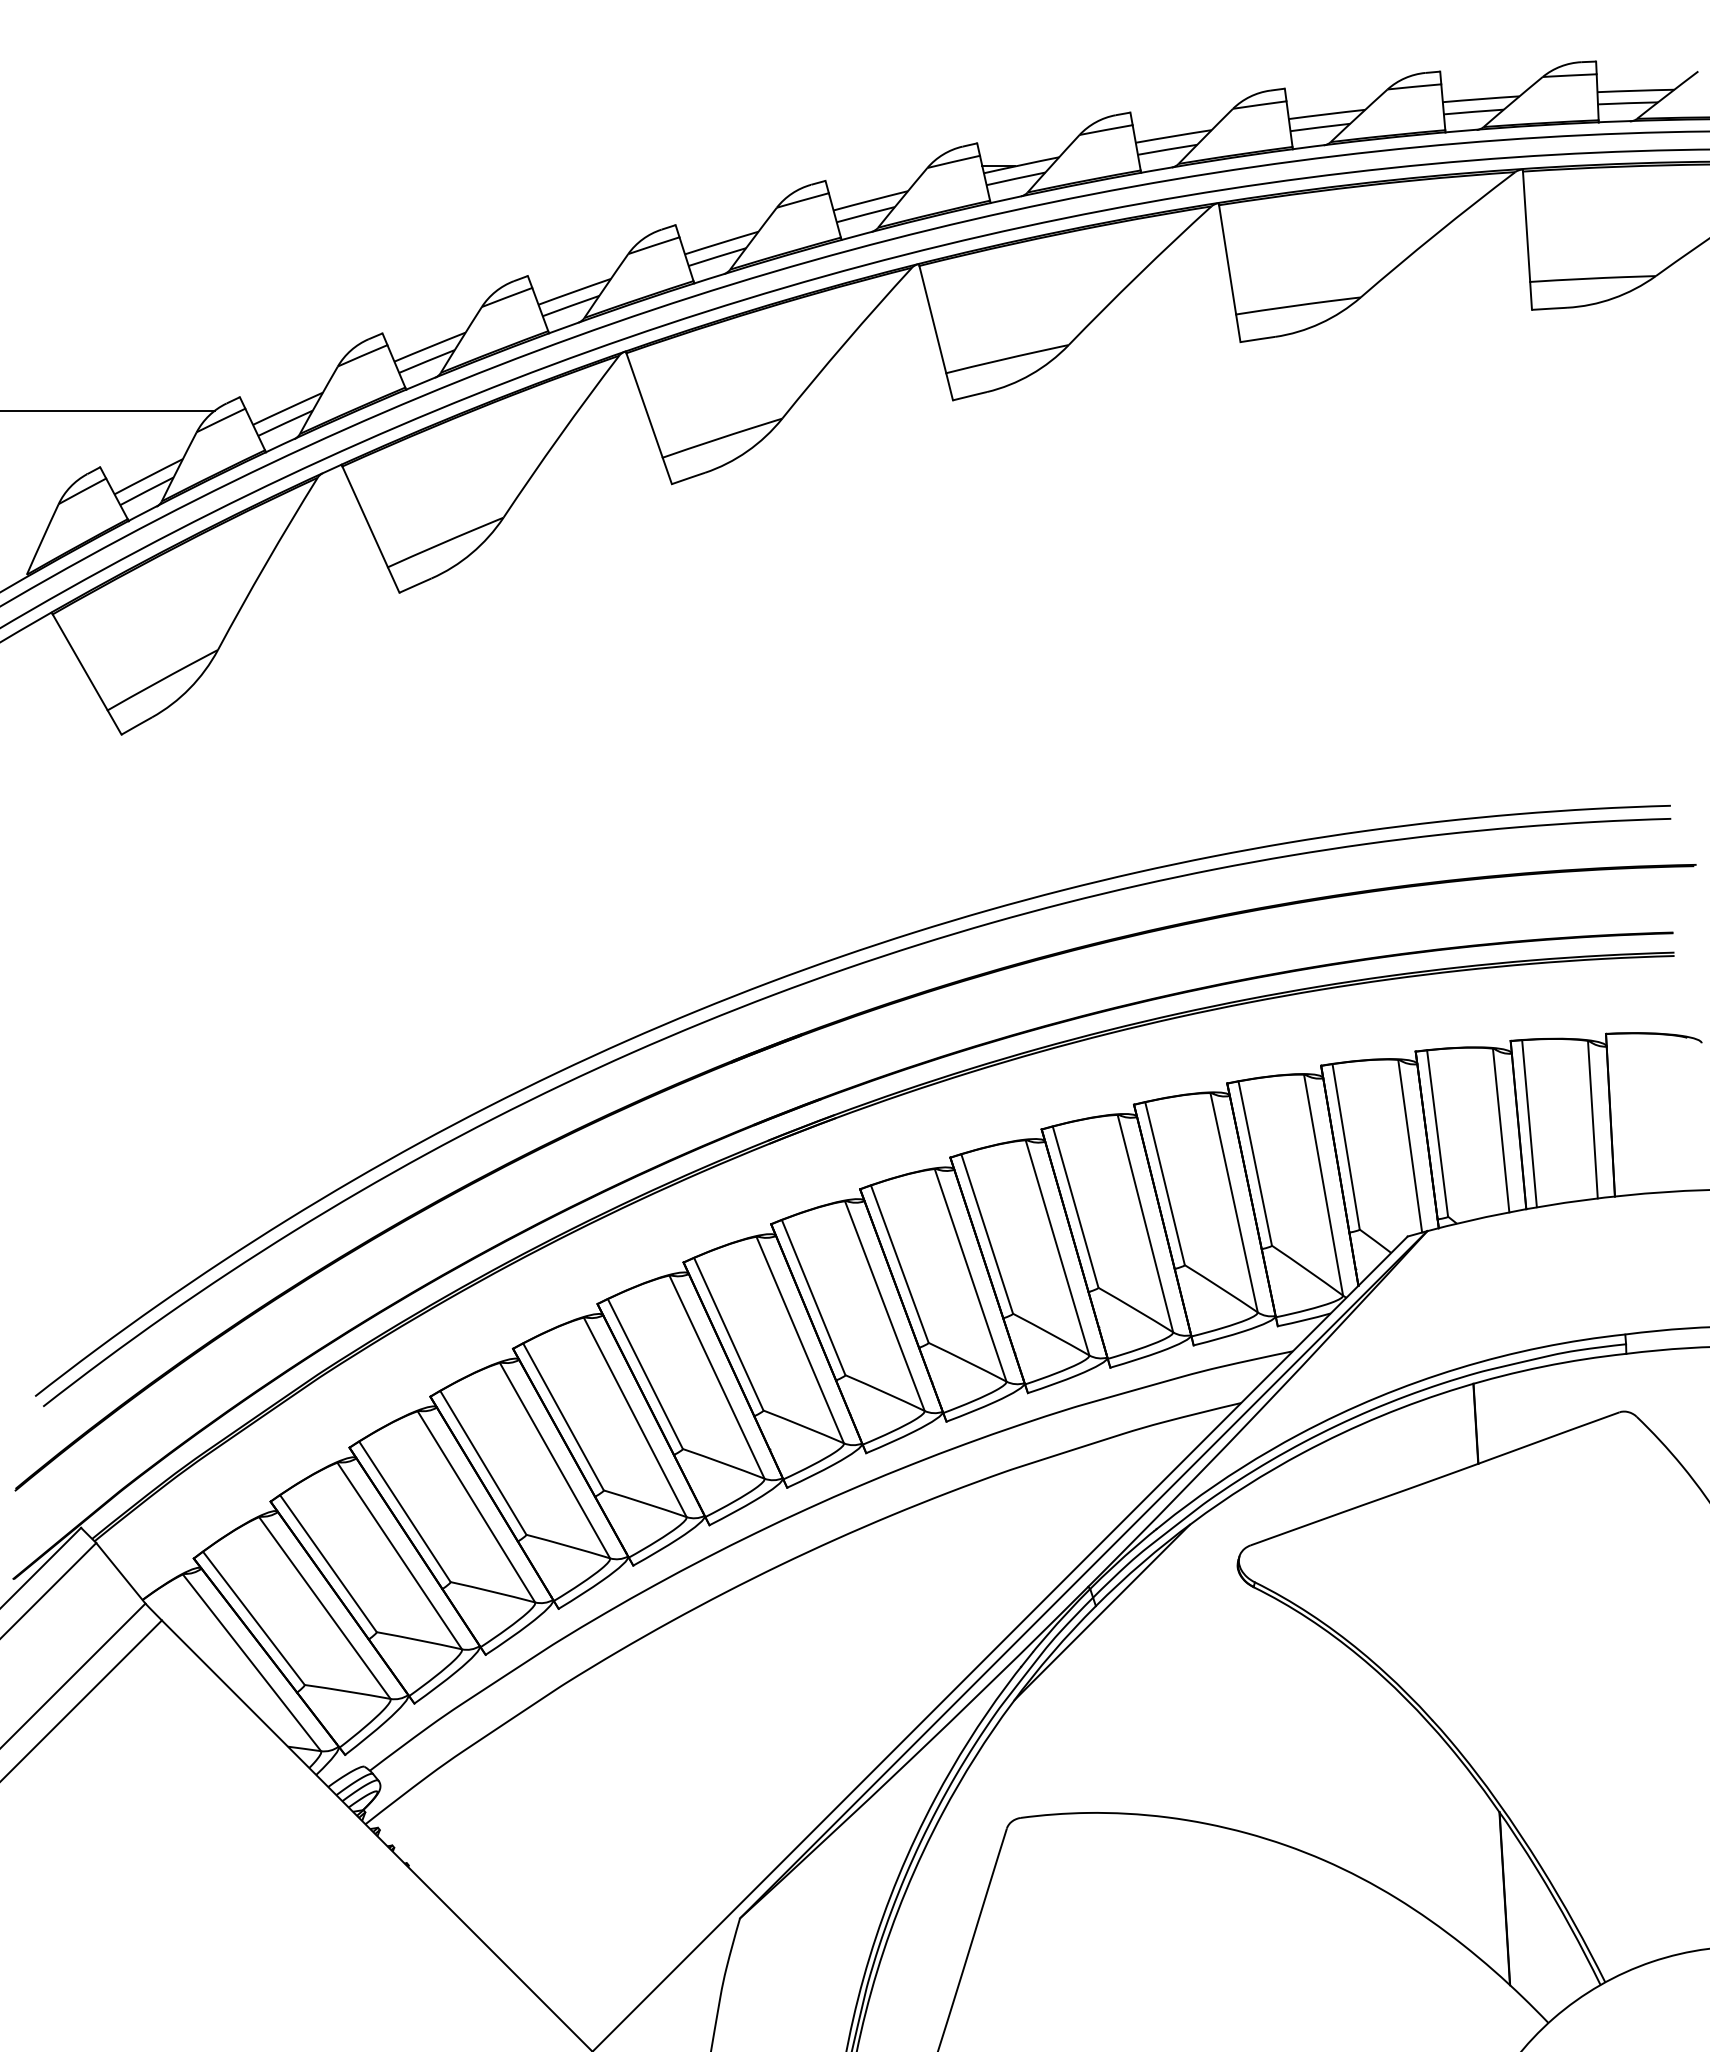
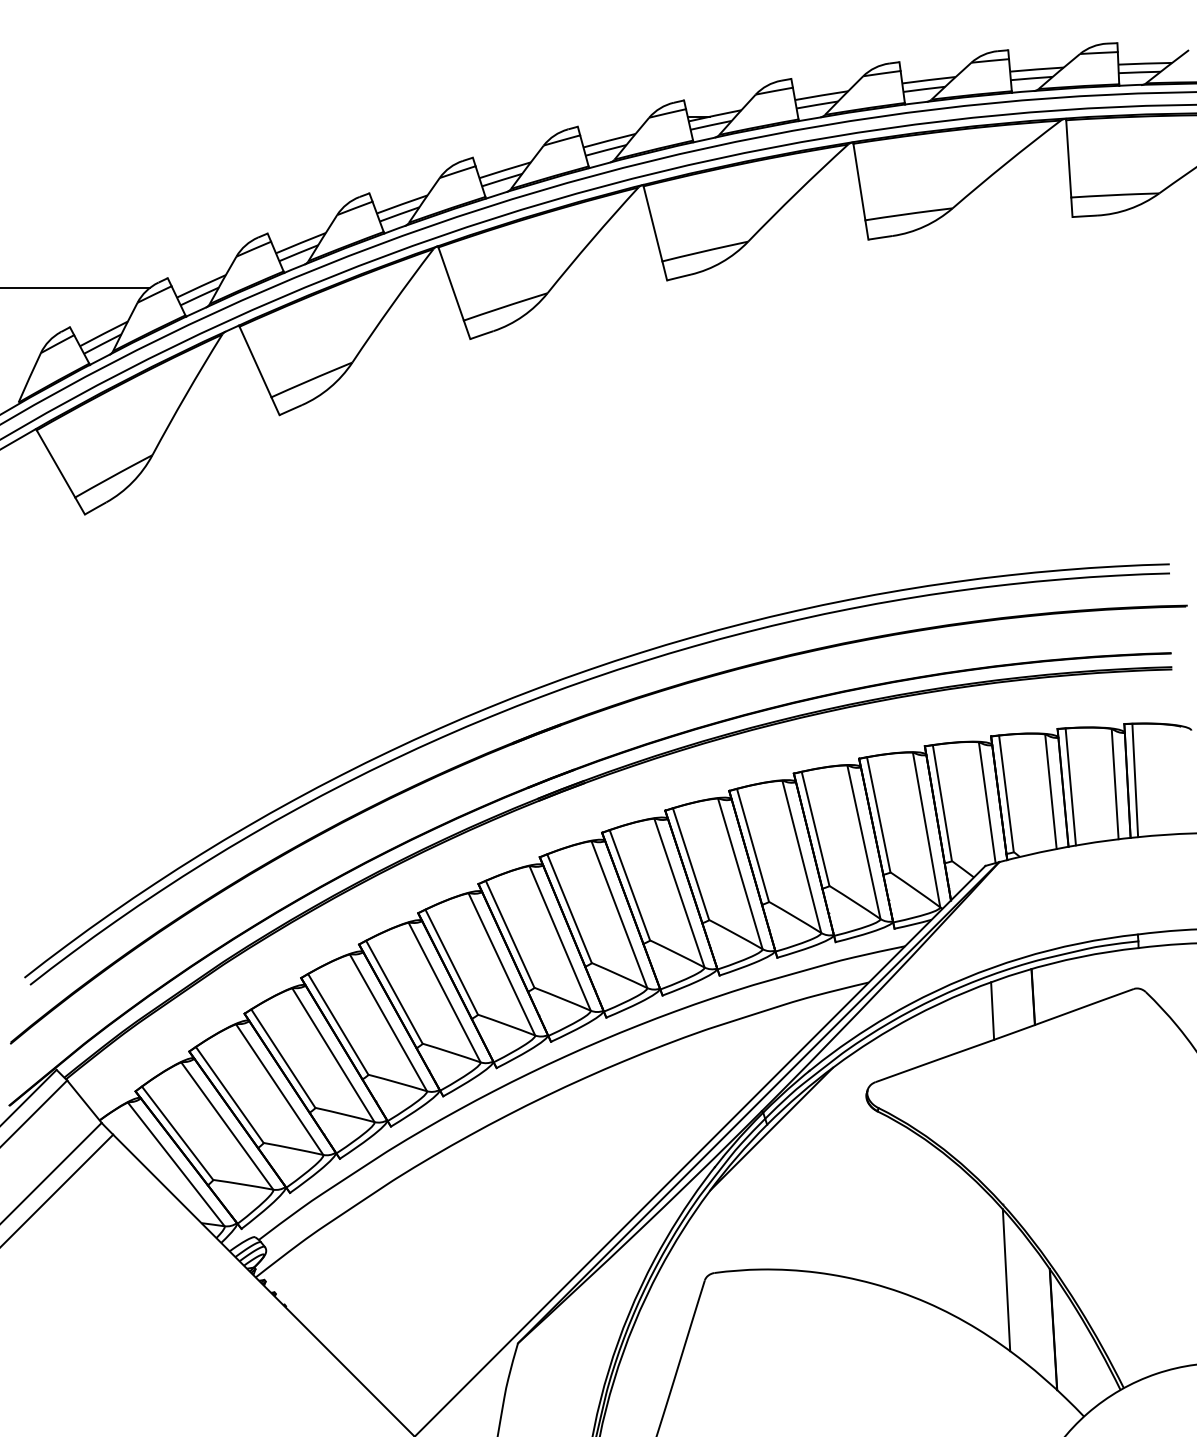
line: (1621, 1114) -> (1135, 780), added
line: (1417, 1443) -> (992, 1010), added
line: (1437, 1827) -> (1006, 1279), added

